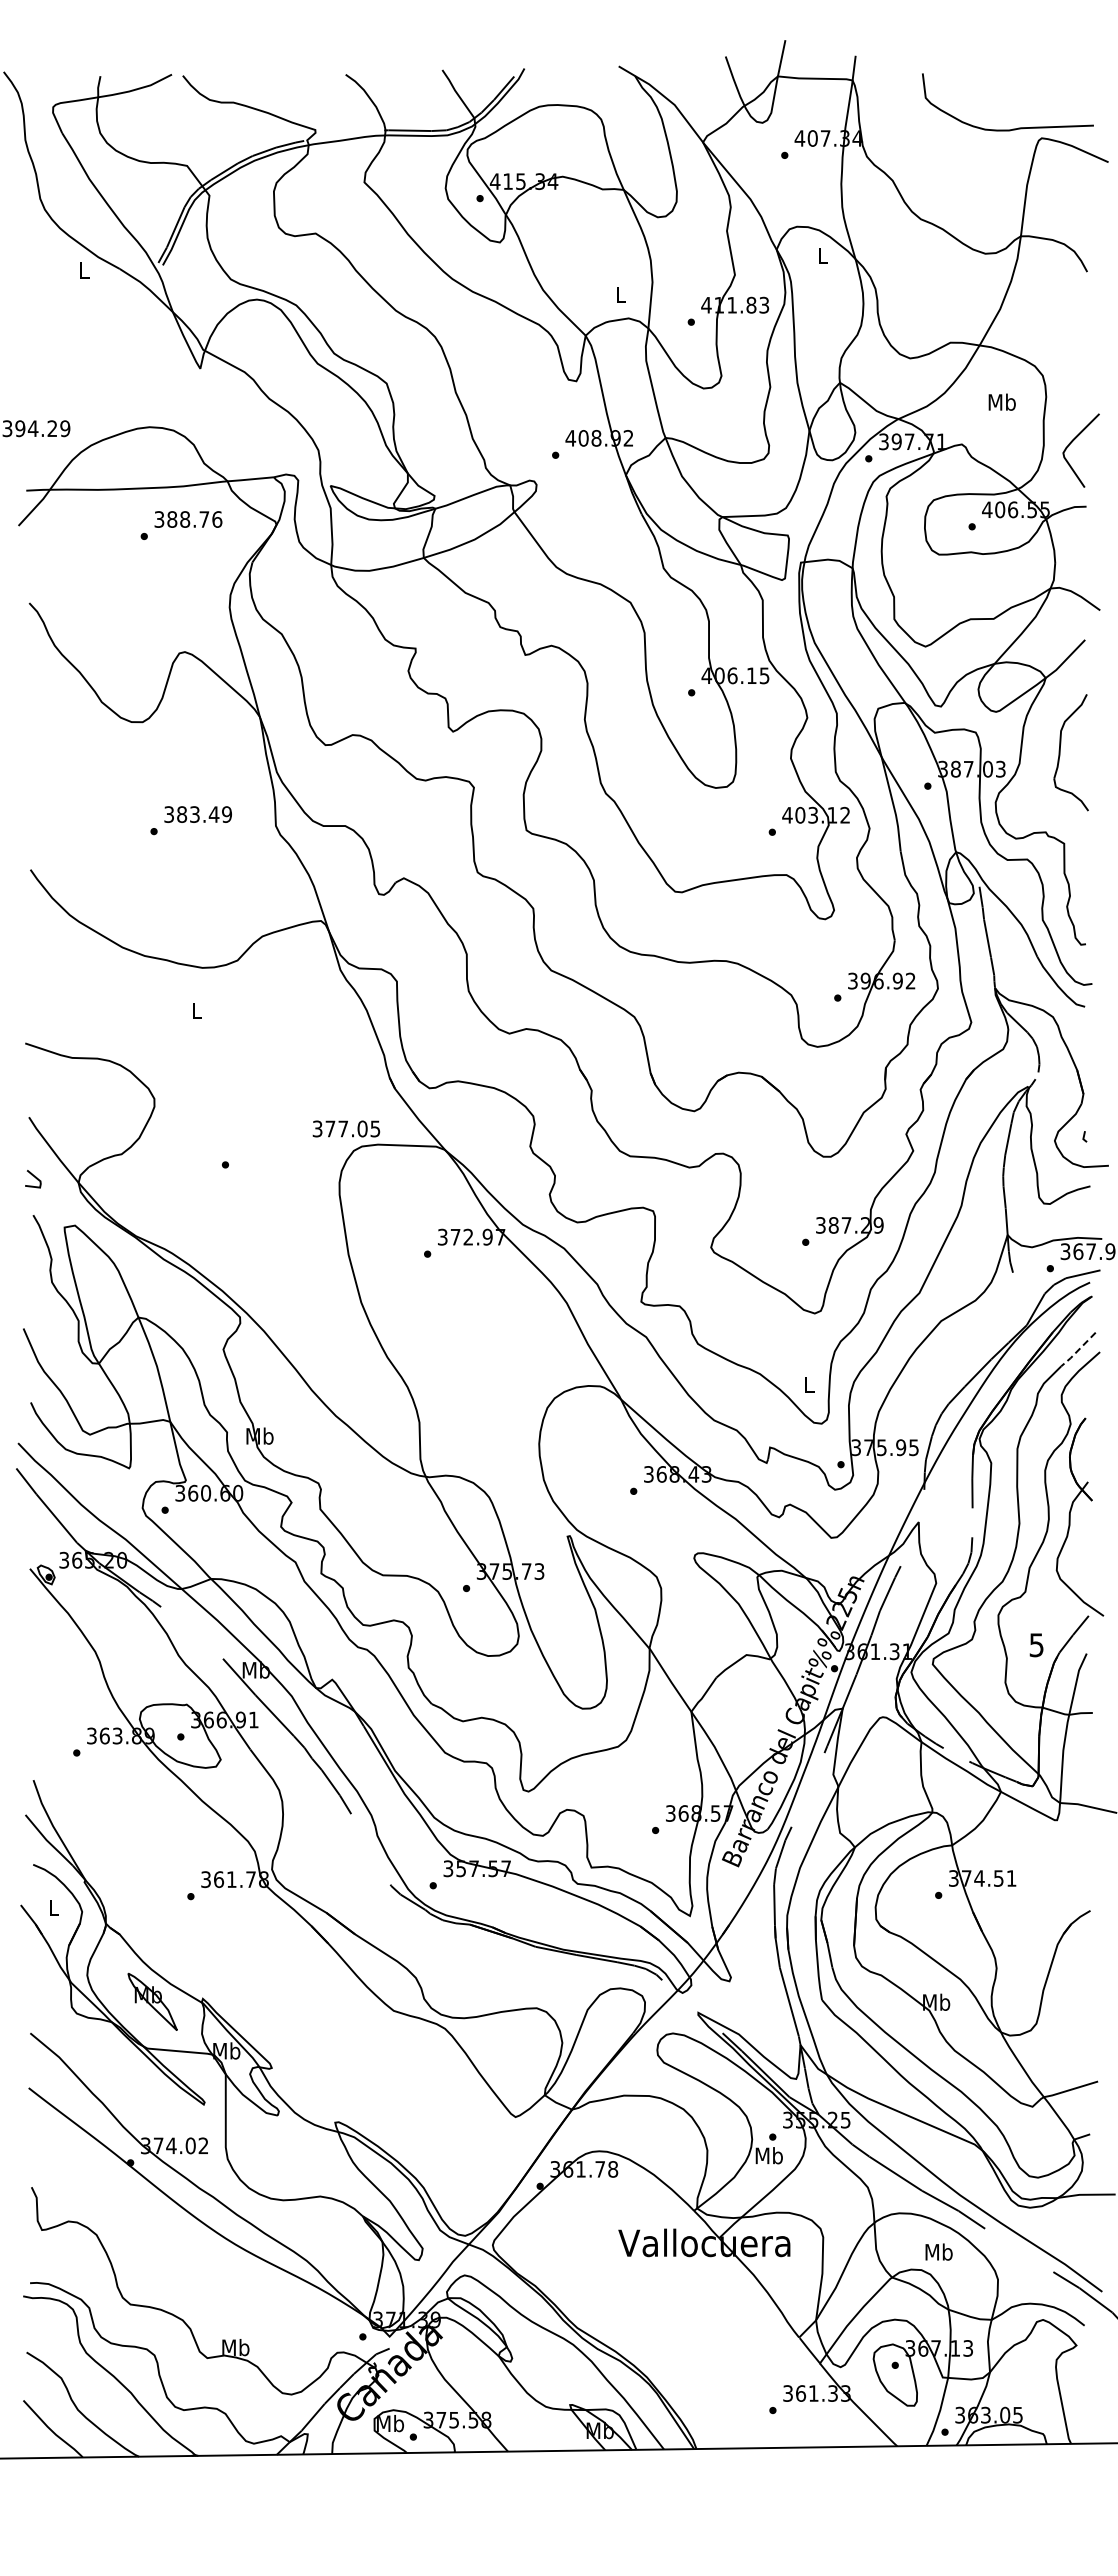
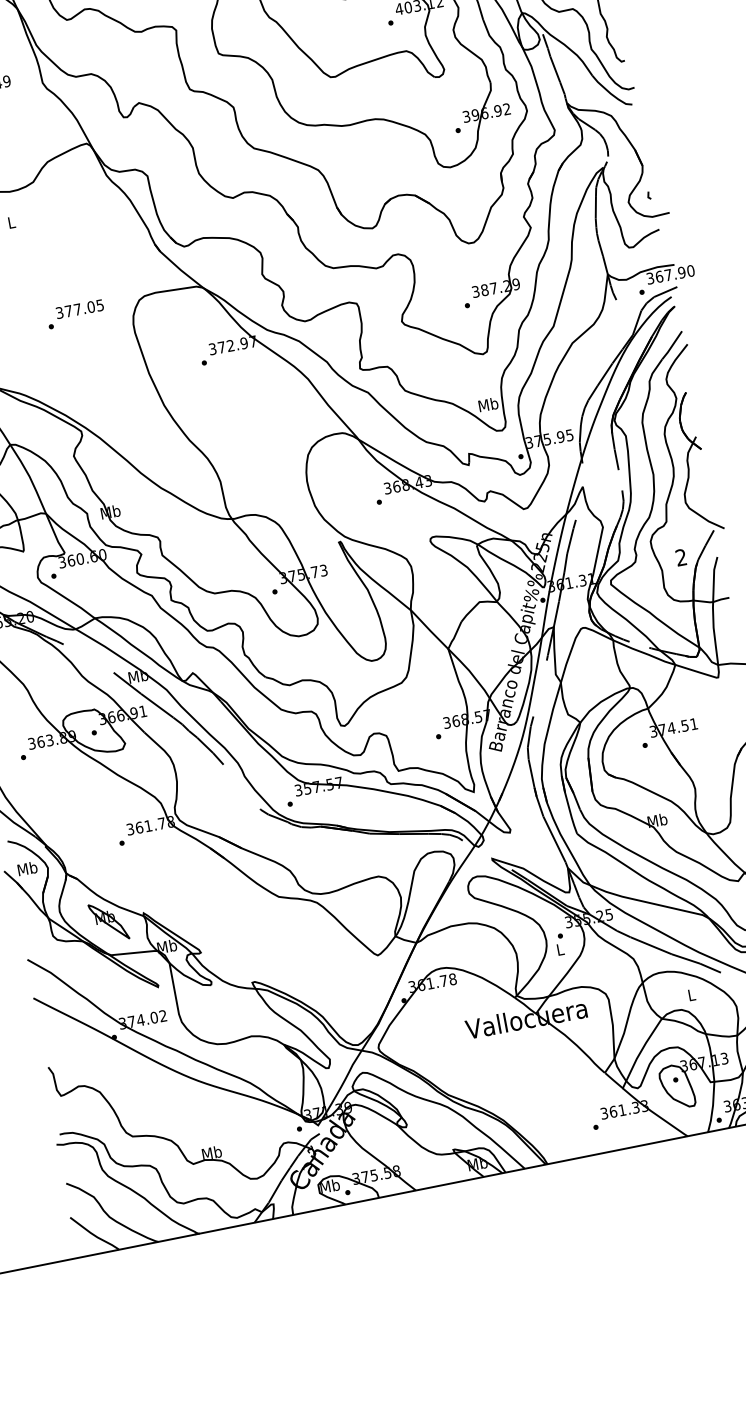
text: (346, 1128) -> (79, 308), moved
line: (1078, 1350) -> (672, 345), dashed -> solid
text: (809, 1384) -> (488, 404), L -> Mb
text: (1036, 1645) -> (681, 557), 5 -> 2
text: (53, 1907) -> (27, 868), L -> Mb
text: (768, 2155) -> (559, 949), Mb -> L
text: (938, 2251) -> (691, 994), Mb -> L

